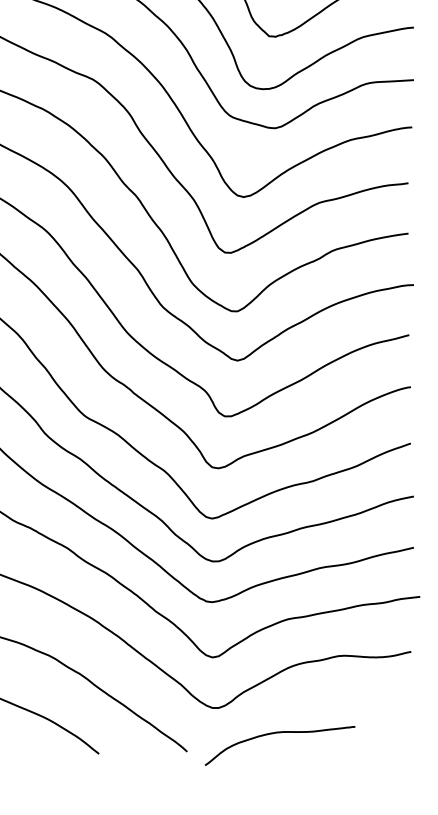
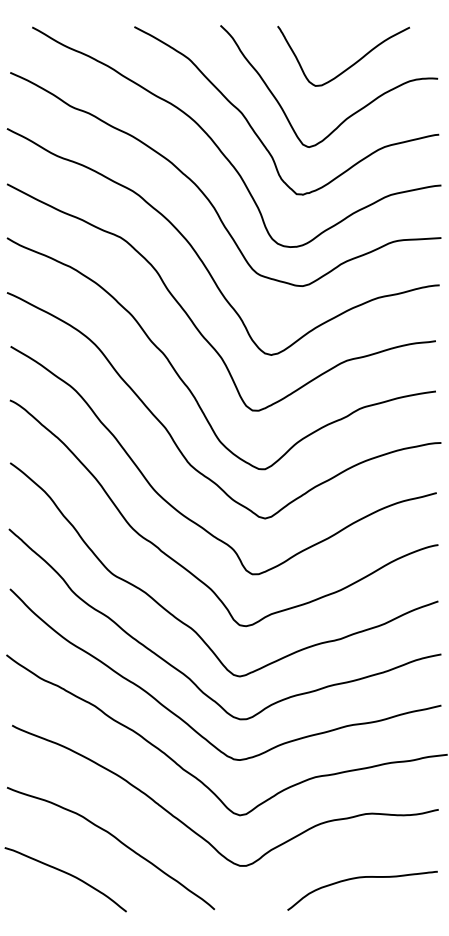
curve: (280, 733) -> (362, 878), moved

